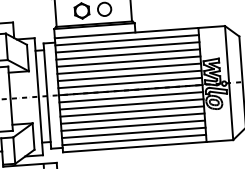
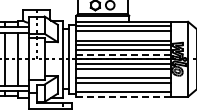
line: (128, 53) -> (123, 35), removed
line: (131, 82) -> (124, 54), solid -> dashed
line: (132, 111) -> (123, 73), removed
line: (133, 133) -> (123, 87), removed
line: (134, 146) -> (123, 96), solid -> dashed

